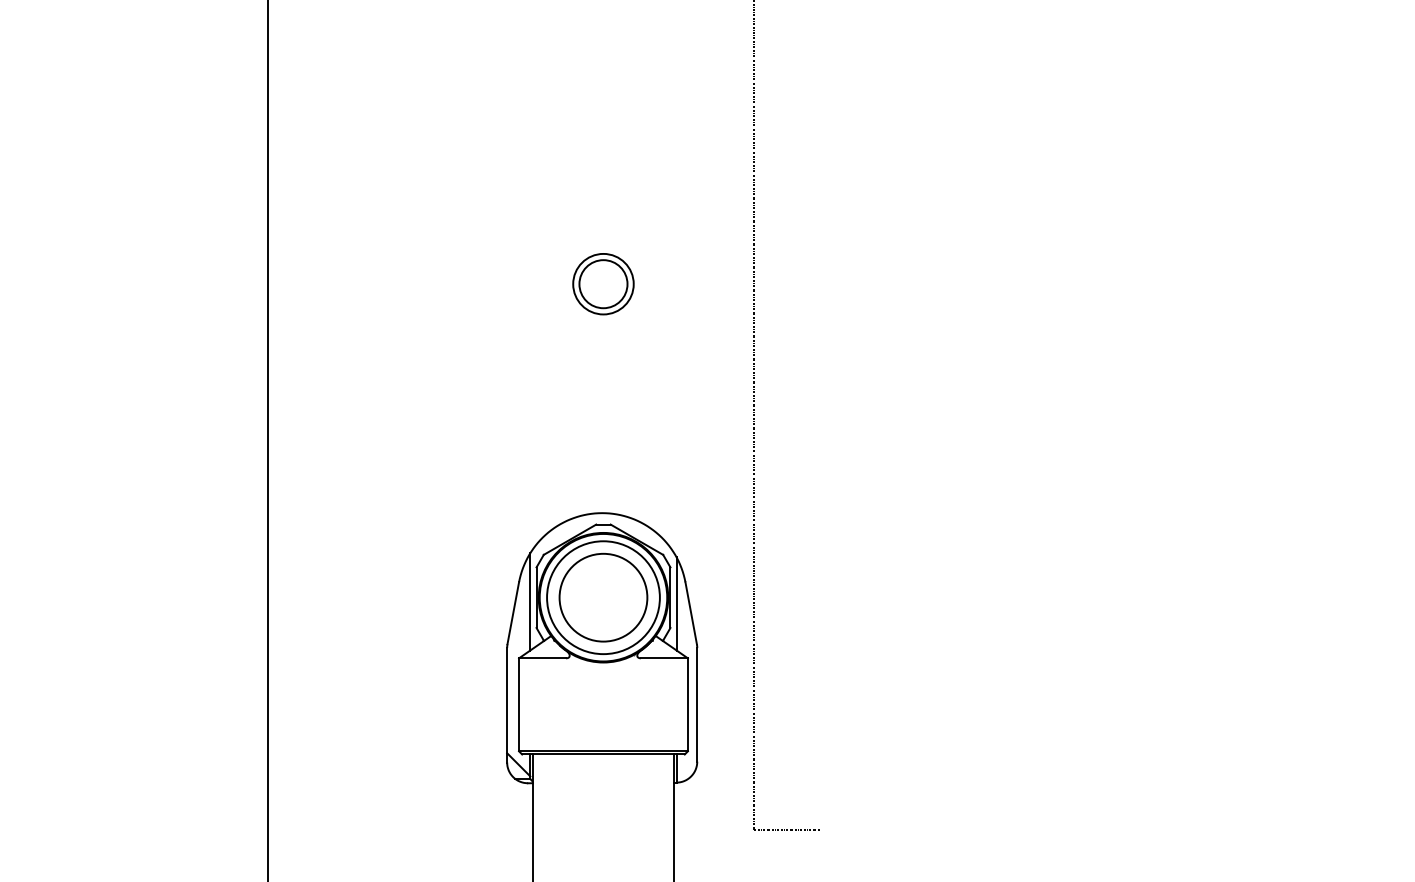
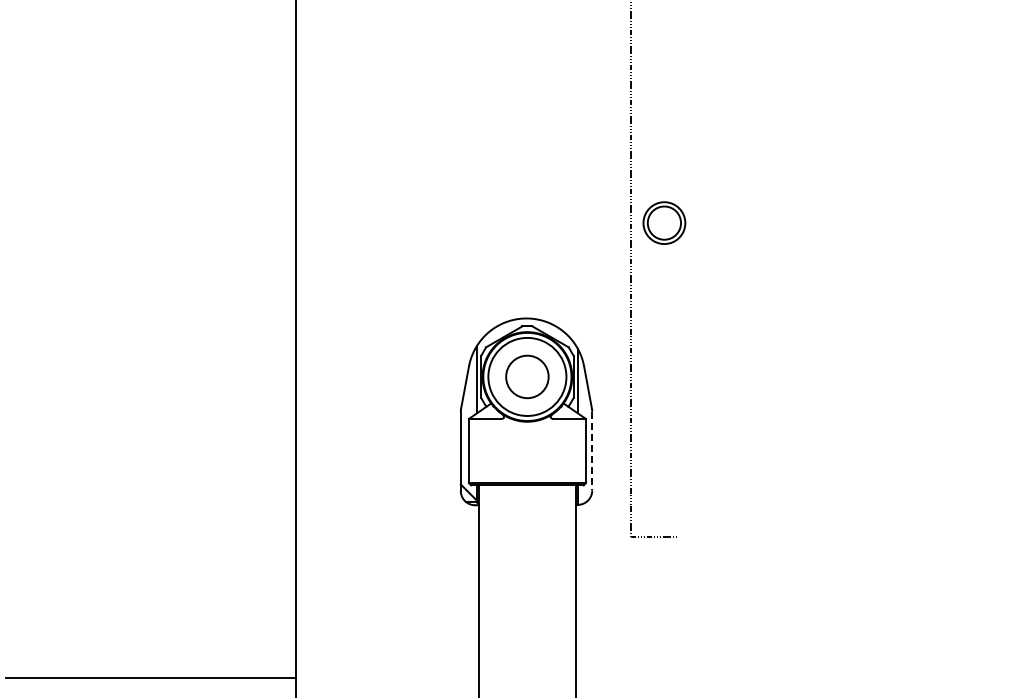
part: (603, 283) -> (664, 222), moved
circle: (603, 597) -> (527, 376), size x0.7
line: (697, 705) -> (592, 451), solid -> dashed

